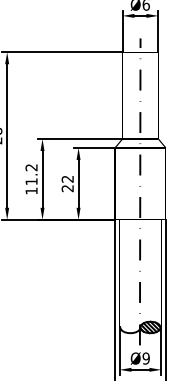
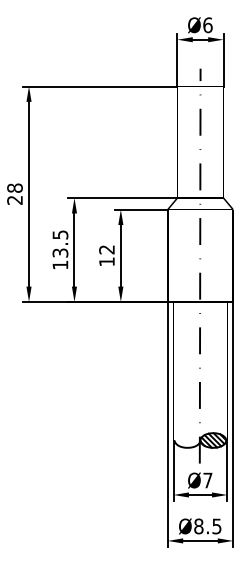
text: (31, 174) -> (60, 243), 11.2 -> 13.5
text: (67, 188) -> (106, 261), 22 -> 12
text: (145, 358) -> (207, 480), Ø9 -> Ø7

